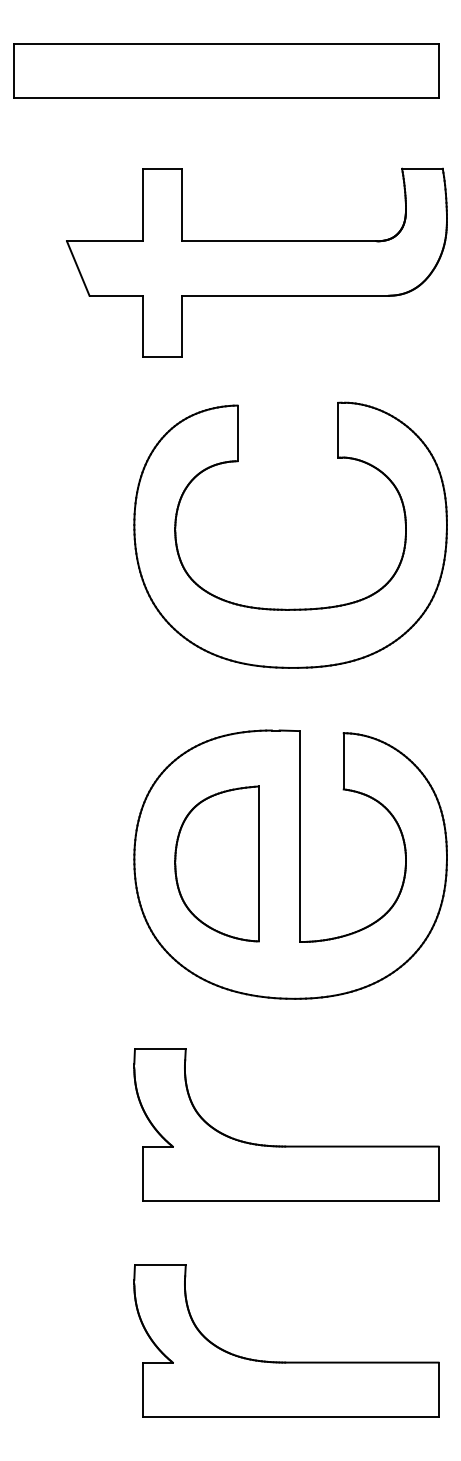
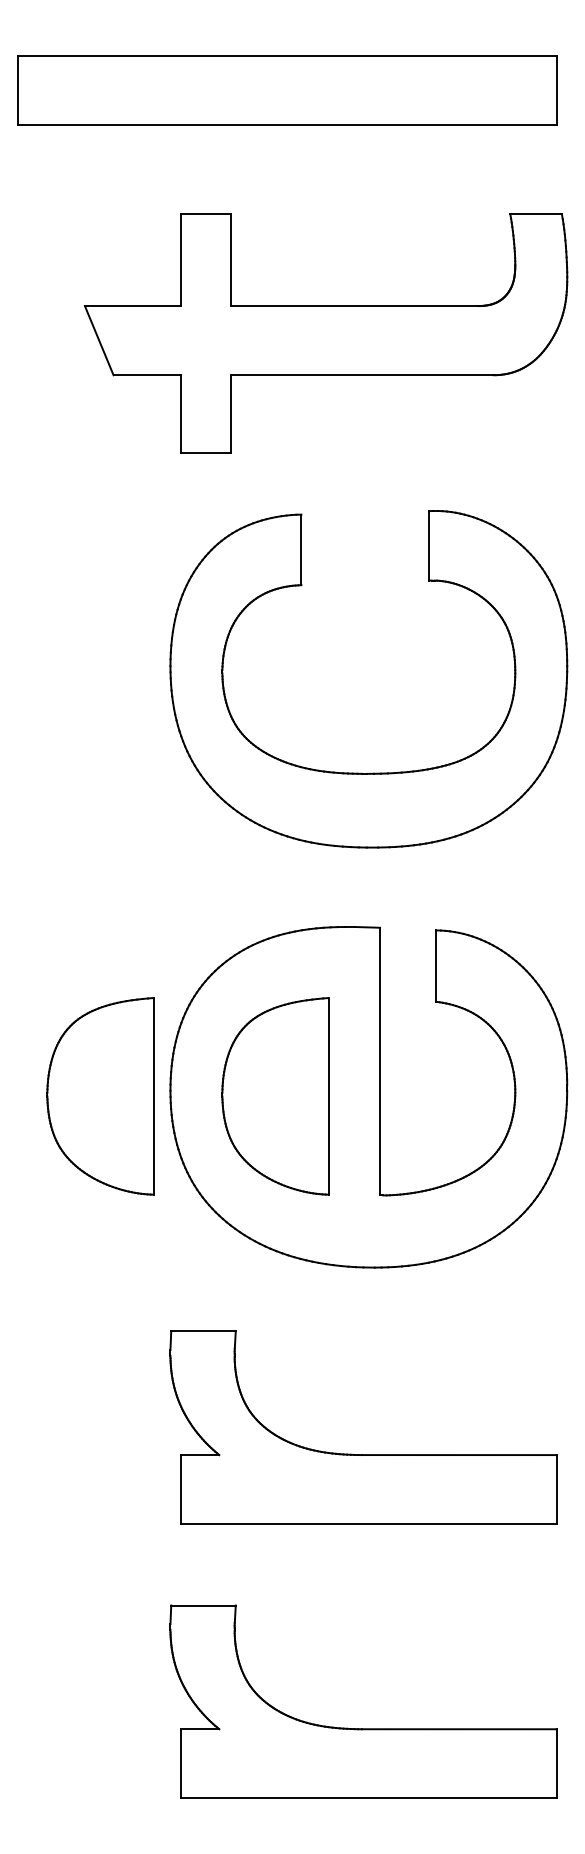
part: (79, 864) -> (100, 1096), added

